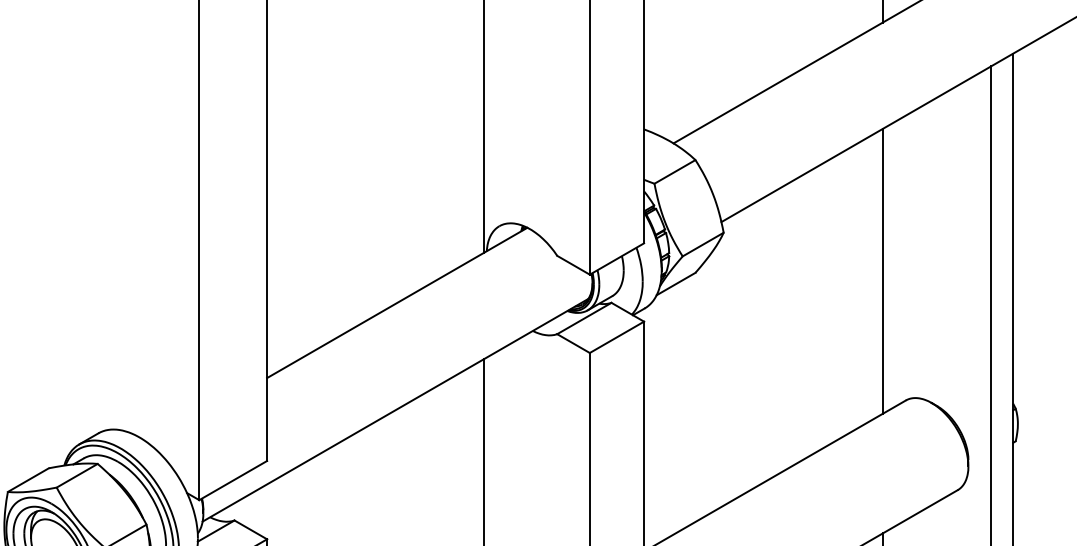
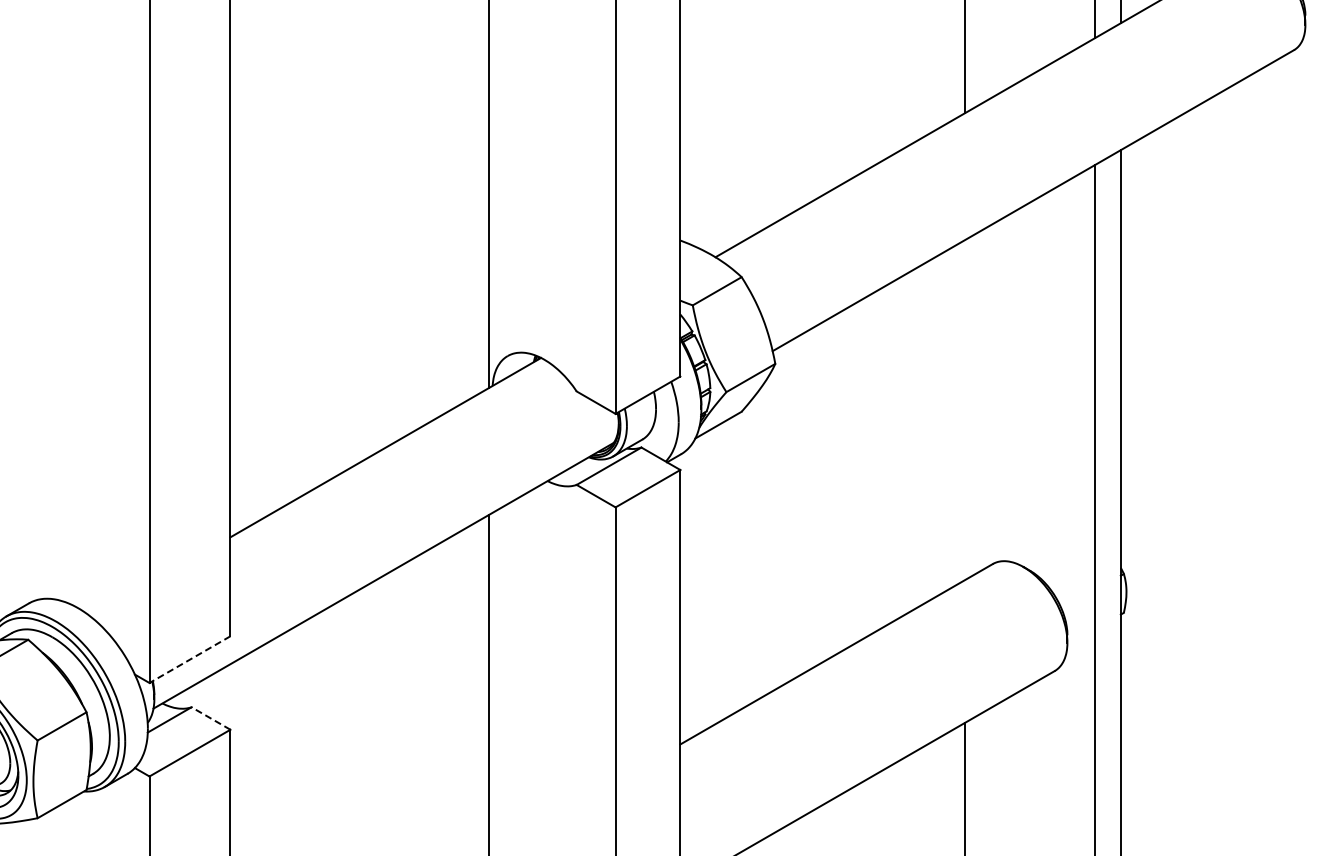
line: (883, 270) -> (965, 409), removed
line: (232, 480) -> (189, 659), solid -> dashed
line: (250, 529) -> (210, 718), solid -> dashed

